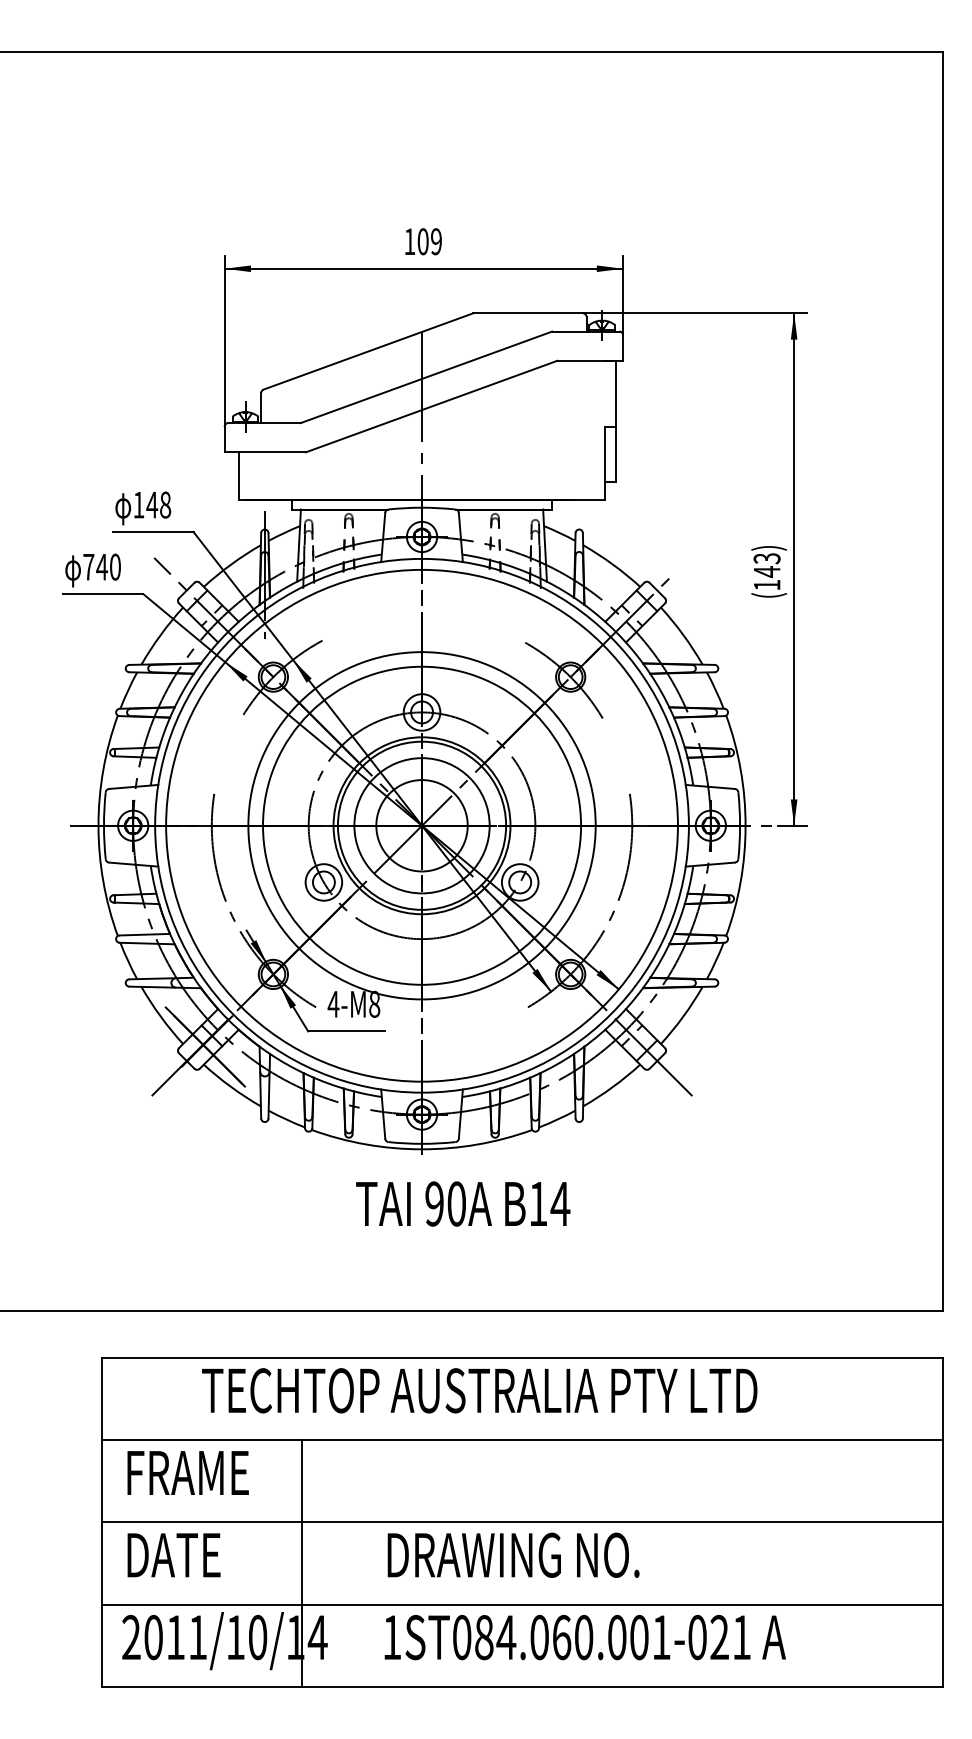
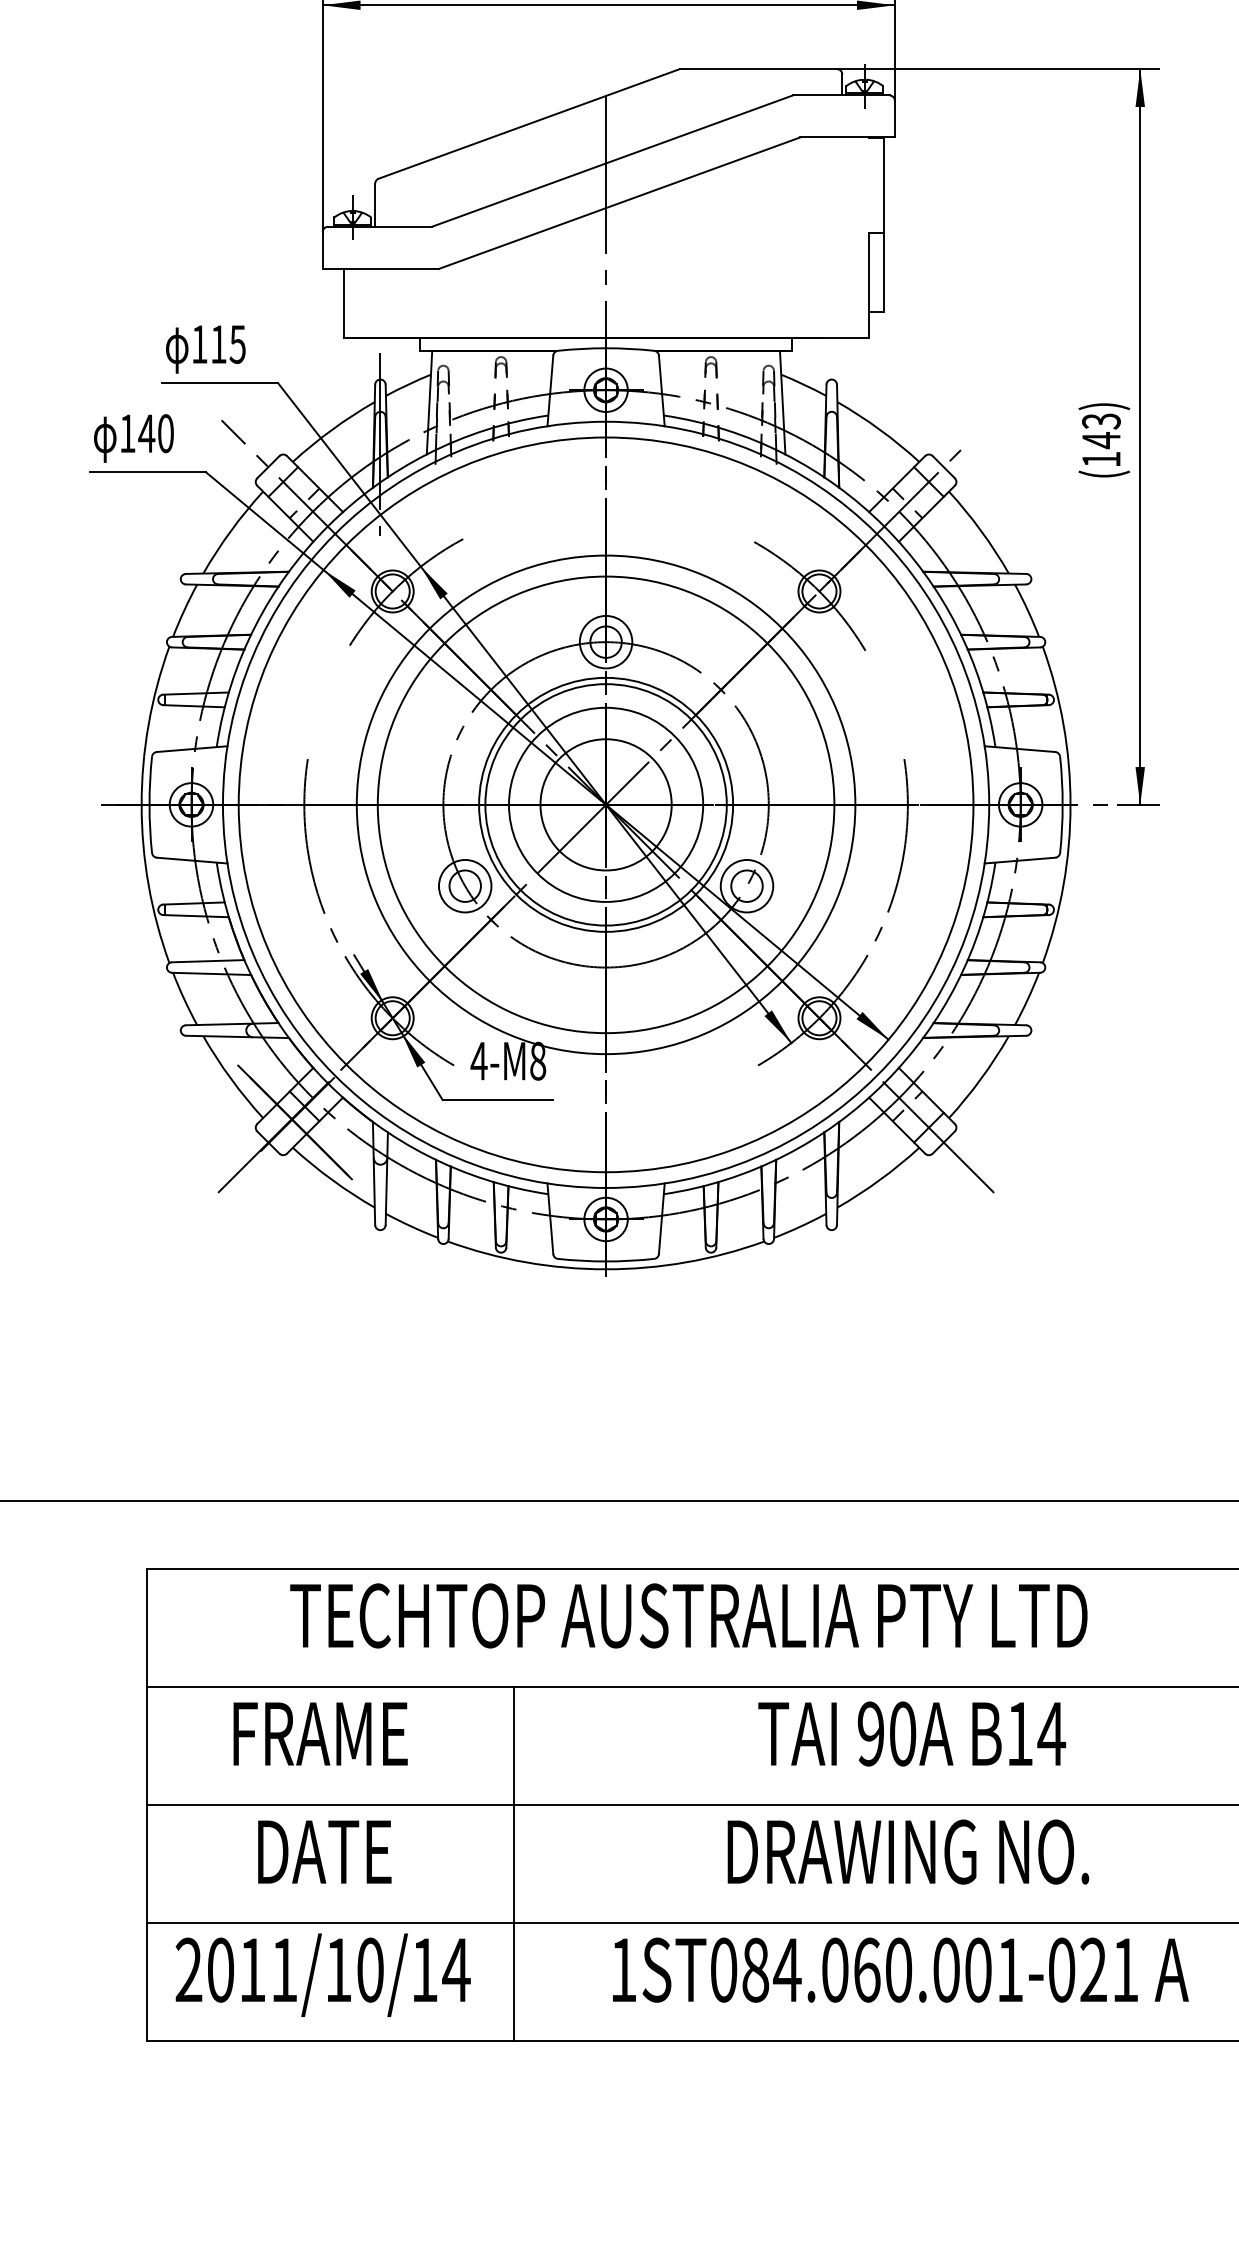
text: (158, 504) -> (227, 343), 148 -> 115
text: (88, 567) -> (127, 434), 740 -> 140
text: (463, 1203) -> (912, 1733), moved
text: (187, 1472) -> (319, 1733), moved
text: (513, 1554) -> (908, 1850), moved
text: (173, 1555) -> (323, 1852), moved
line: (302, 1563) -> (514, 1863), moved
text: (584, 1637) -> (899, 1970), moved

